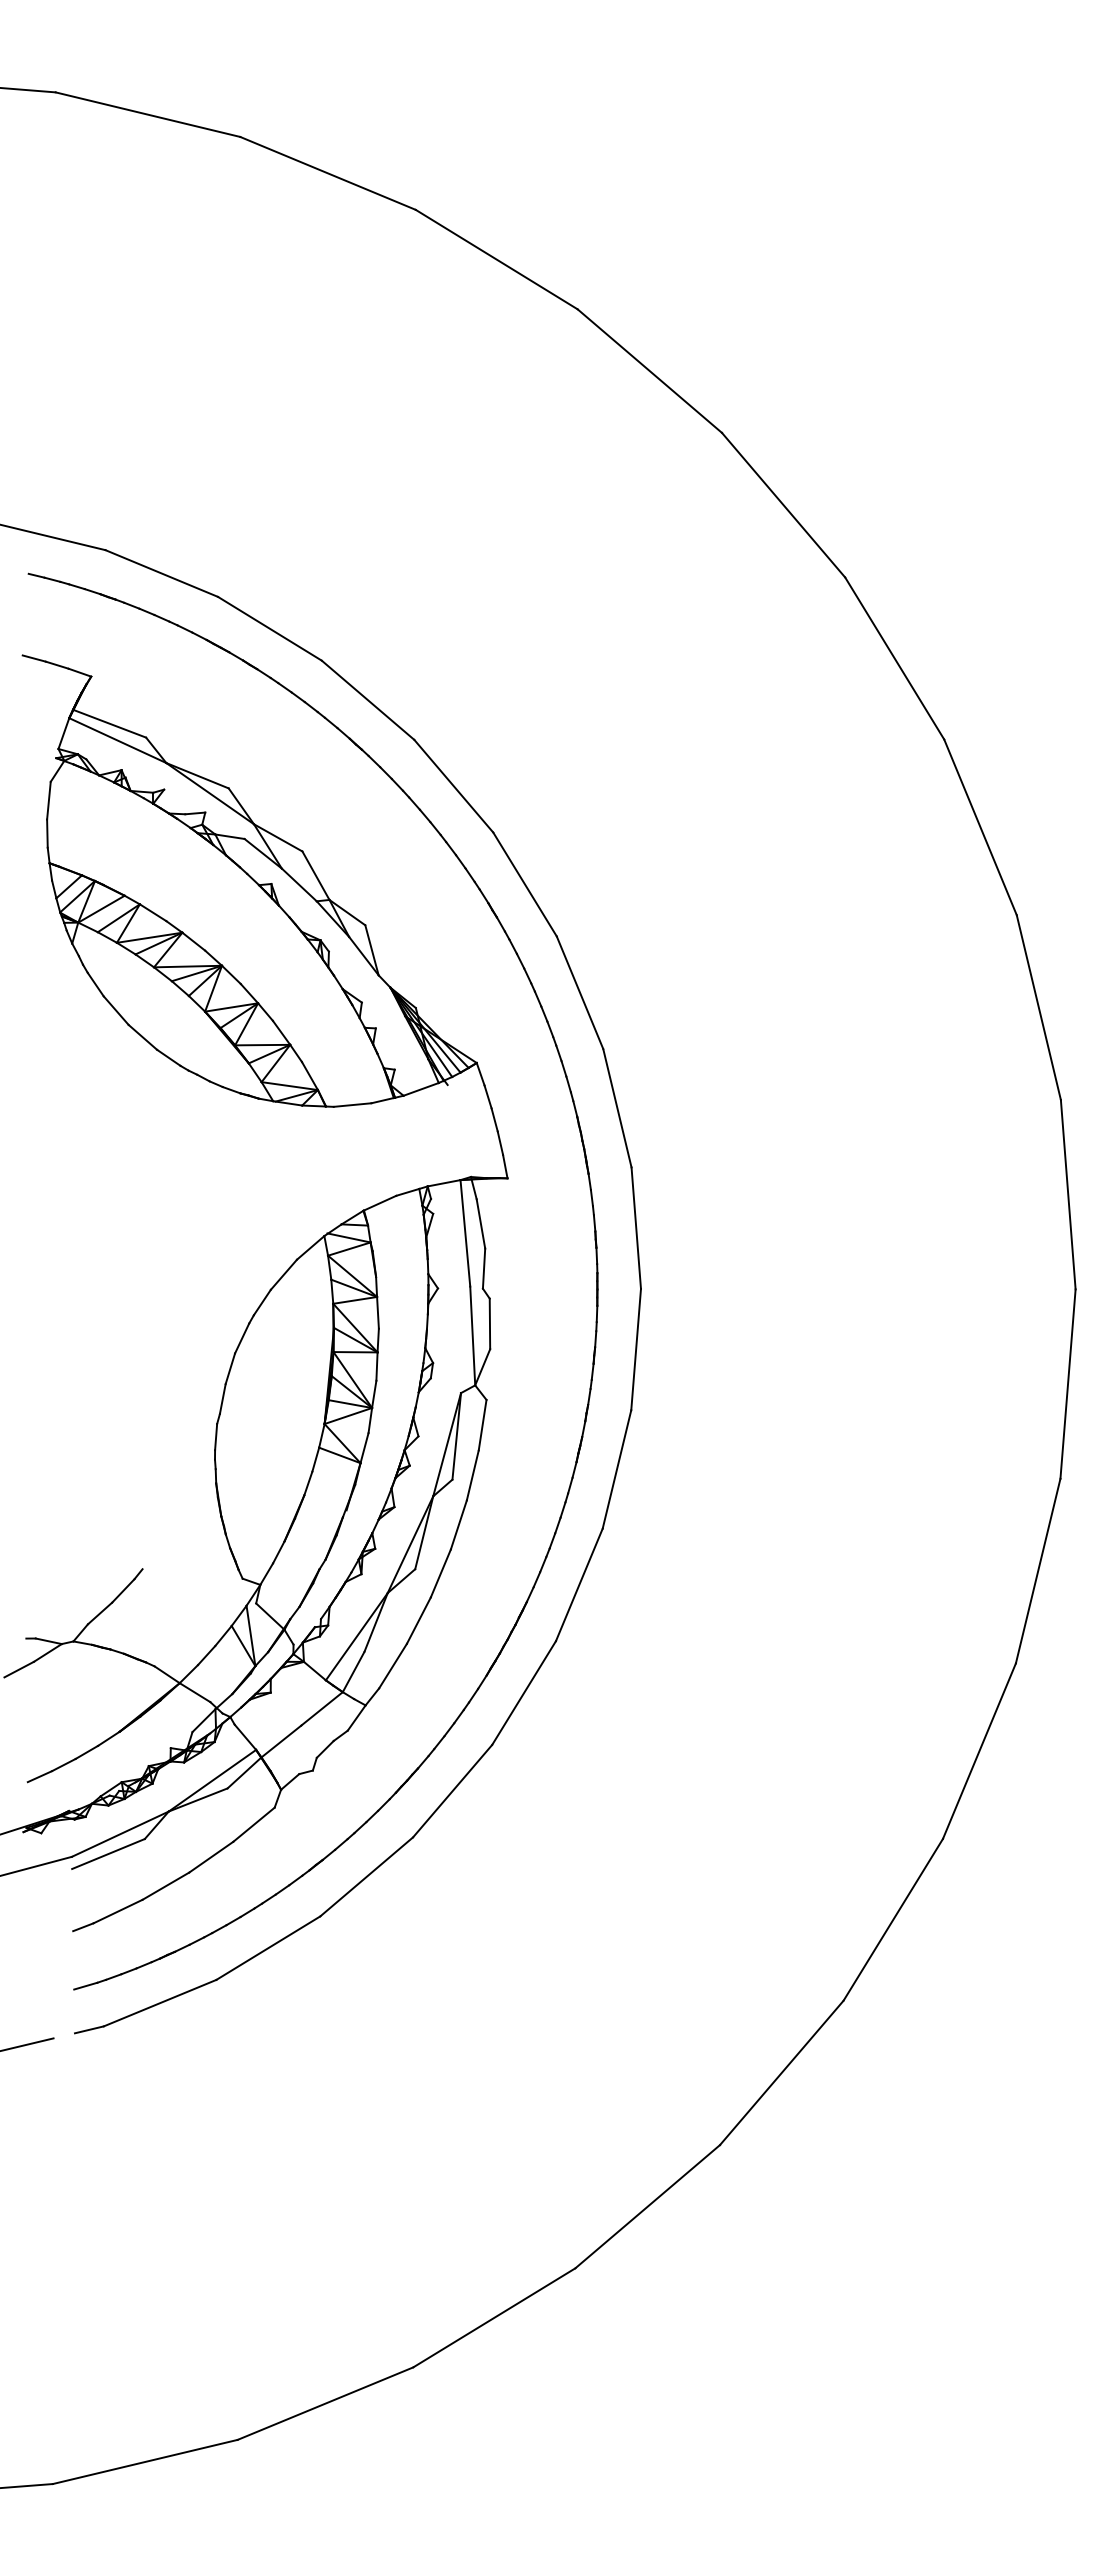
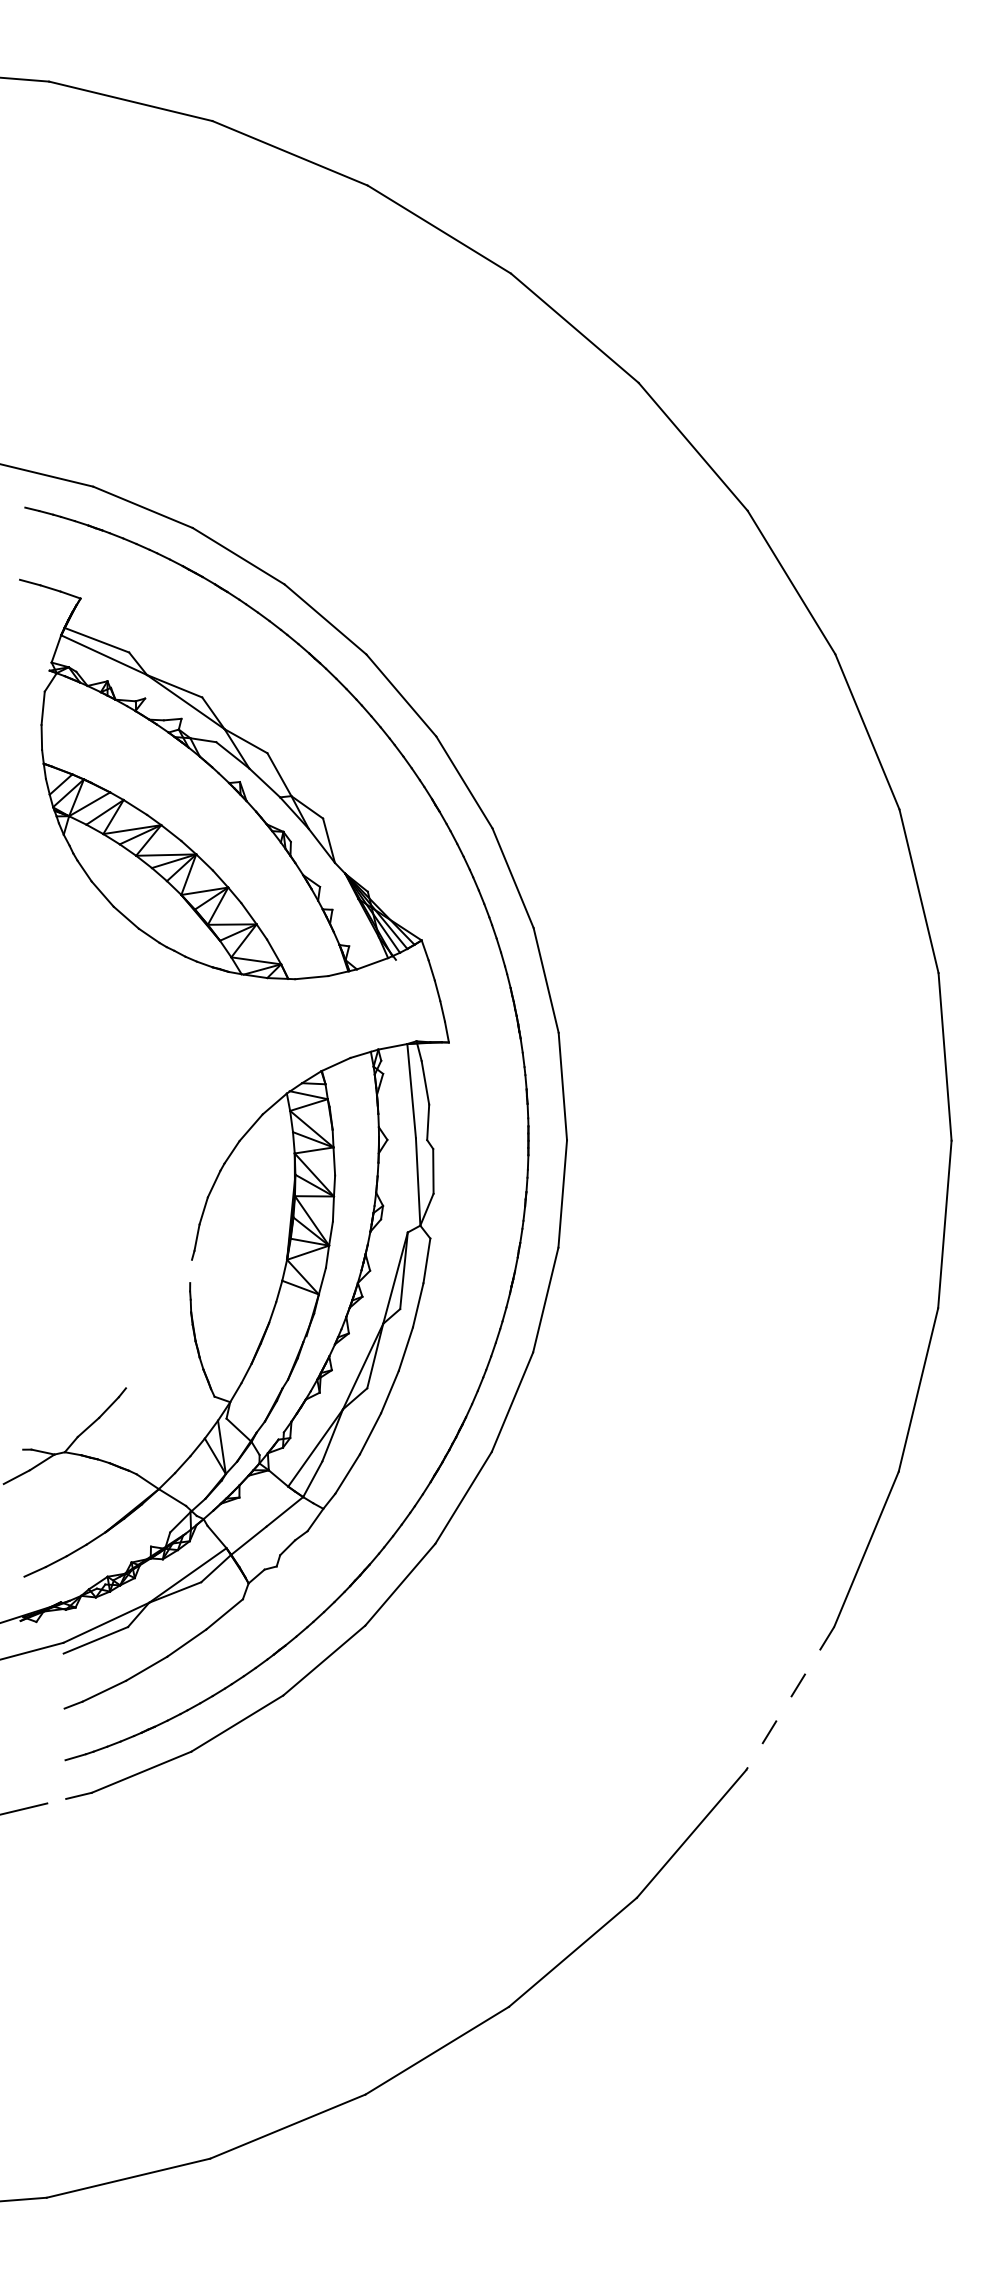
line: (216, 1437) -> (191, 1271), removed
line: (893, 1919) -> (790, 1698), solid -> dashed

